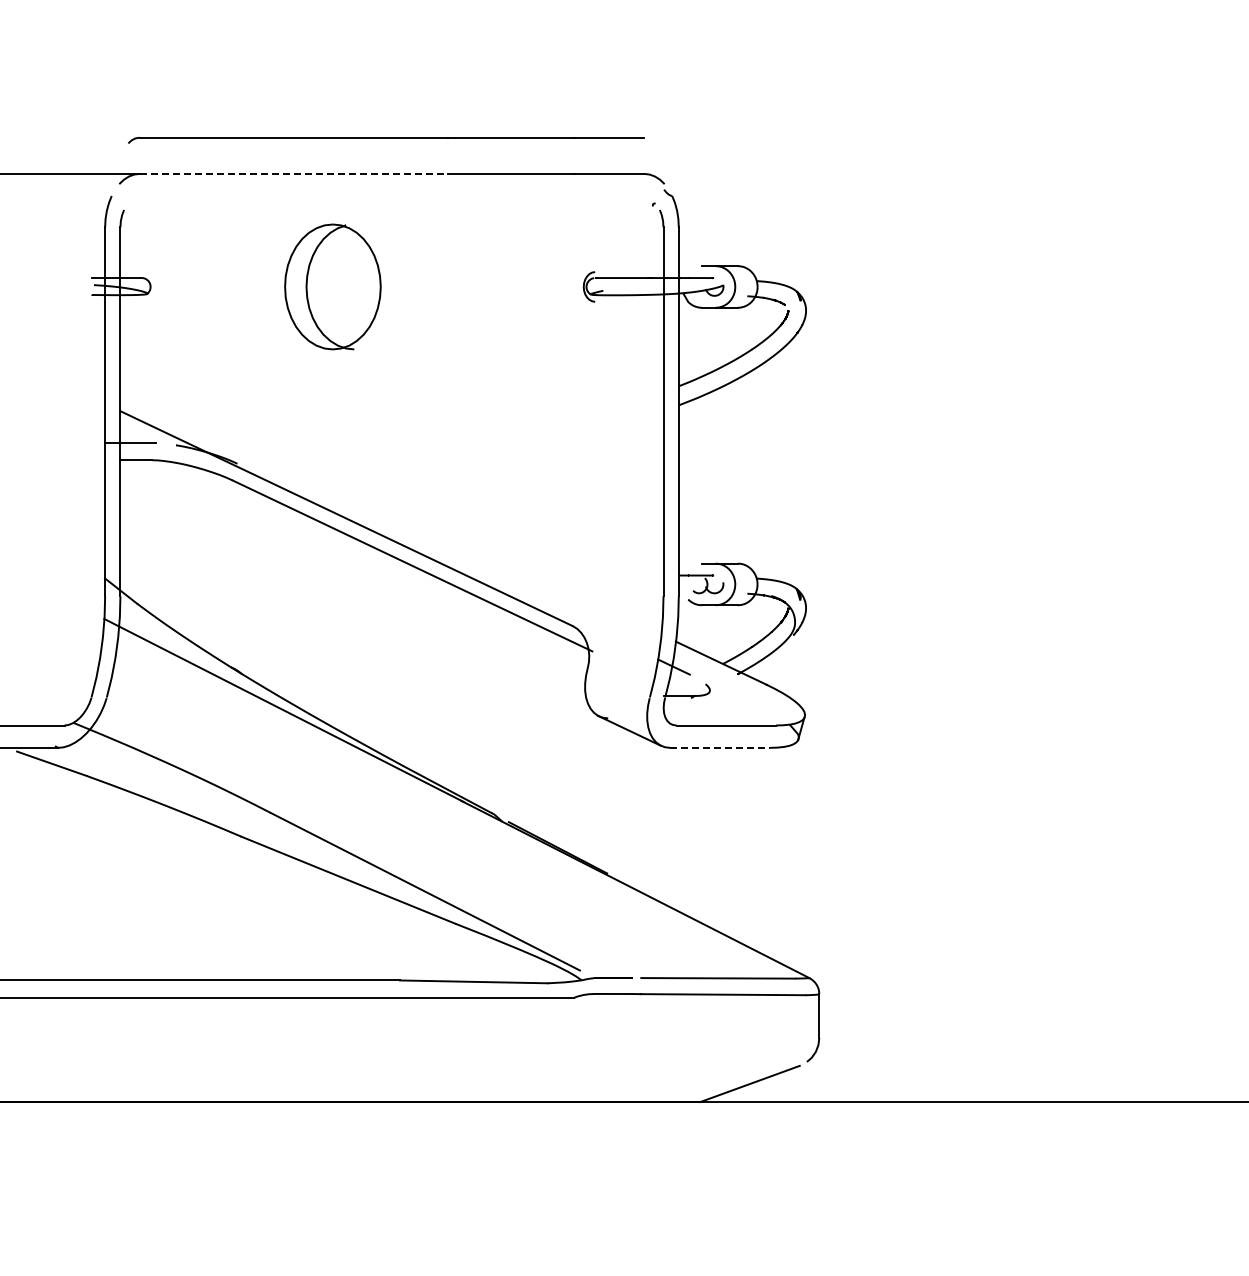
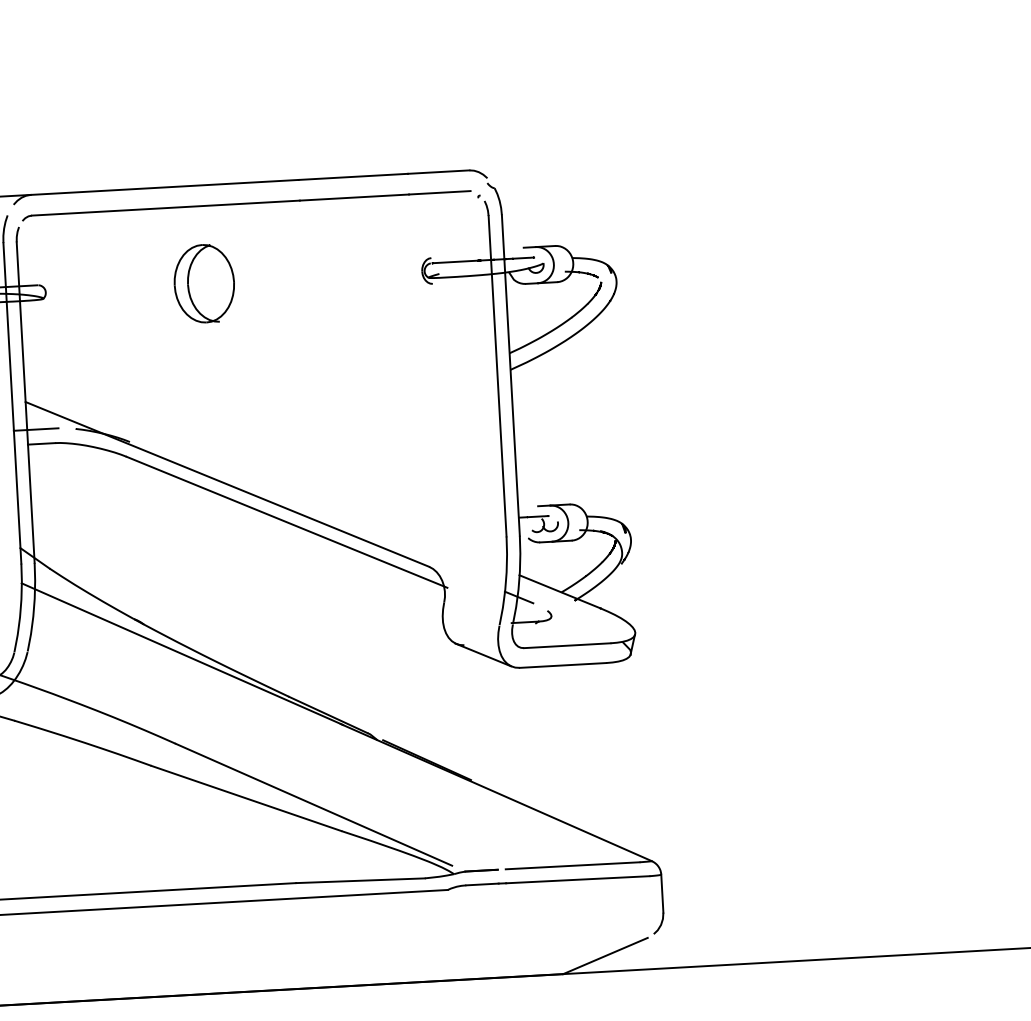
part: (386, 140) -> (246, 206), moved
line: (294, 173) -> (165, 187), dashed -> solid
part: (333, 286) -> (204, 283), size x0.71
line: (720, 747) -> (563, 665), dashed -> solid

